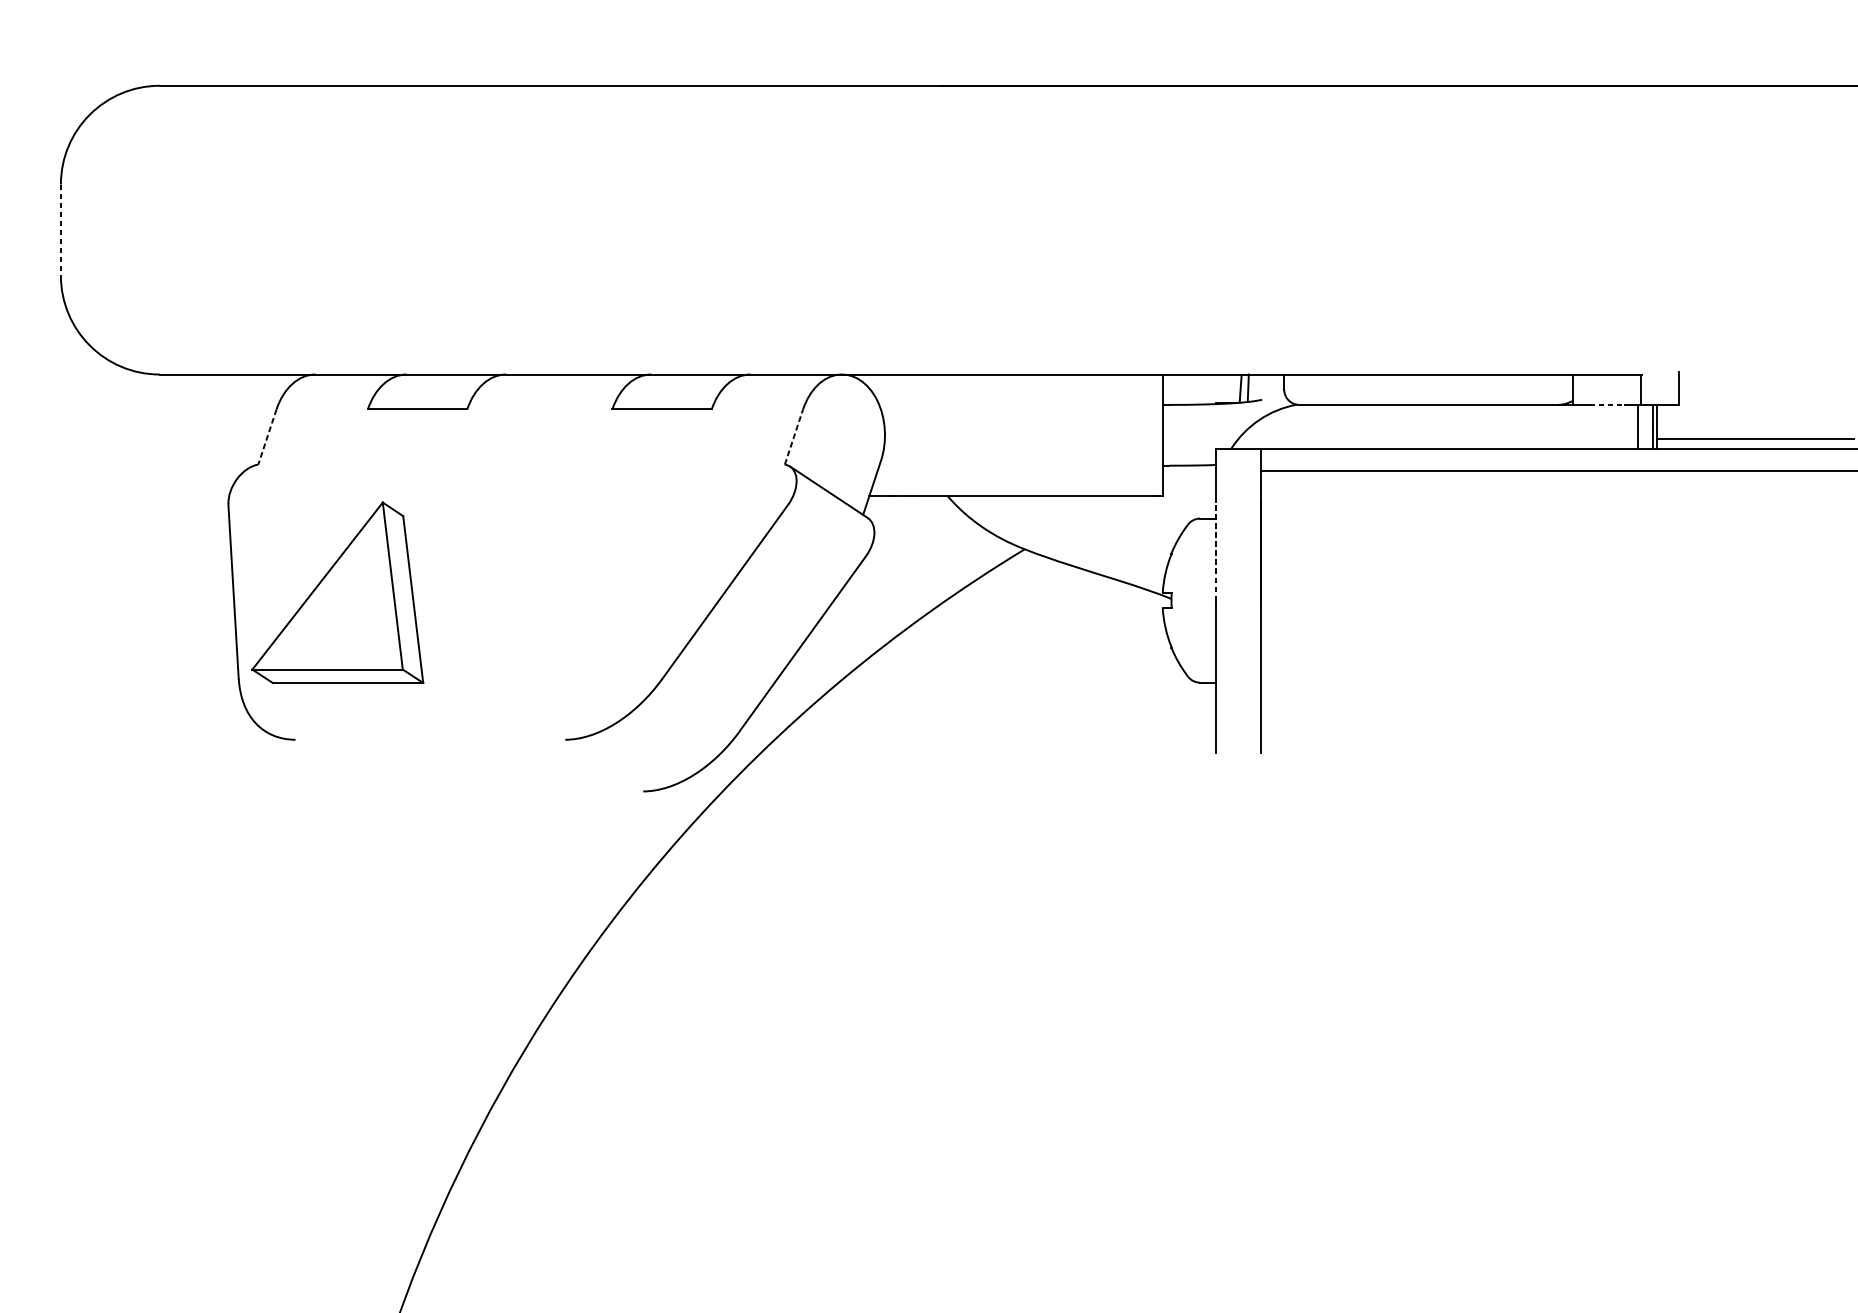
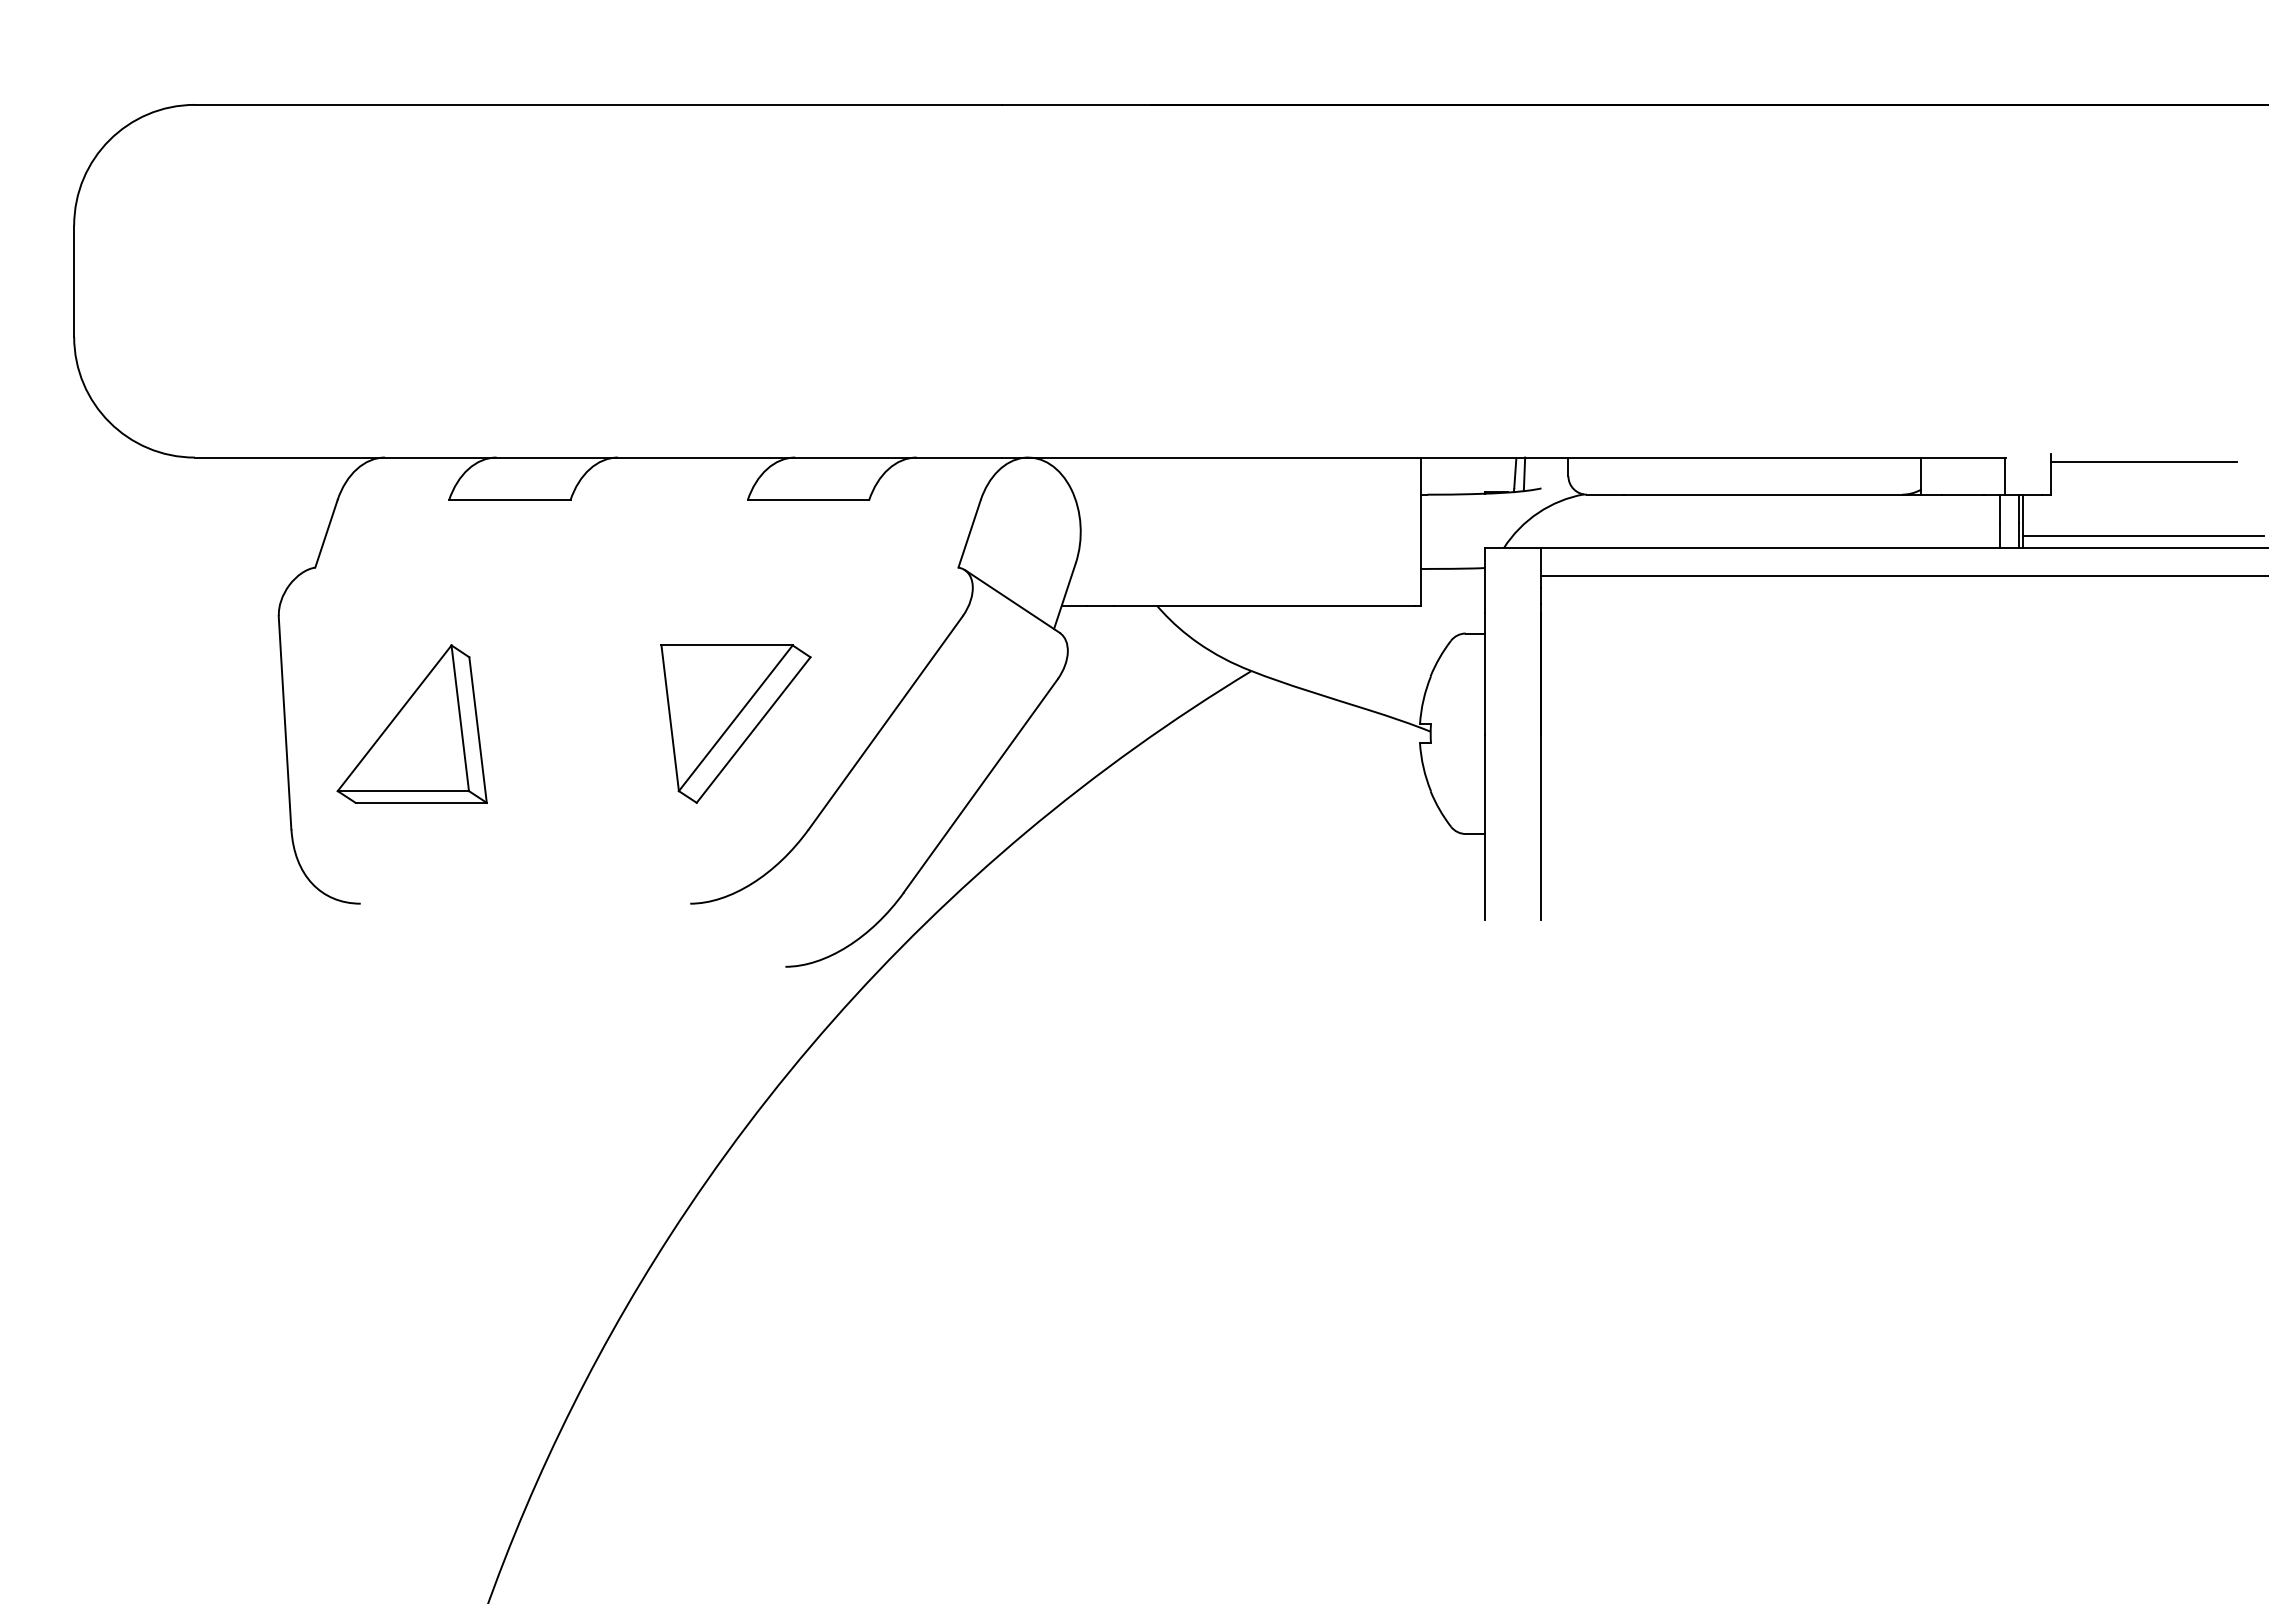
line: (61, 230) -> (74, 281), dashed -> solid
line: (1755, 378) -> (2143, 462), added
line: (1607, 404) -> (1963, 494), dashed -> solid
line: (793, 436) -> (969, 533), dashed -> solid
line: (267, 437) -> (326, 534), dashed -> solid
line: (1215, 551) -> (1484, 673), dashed -> solid
part: (337, 592) -> (411, 723), size x0.71
part: (602, 592) -> (735, 723), added

